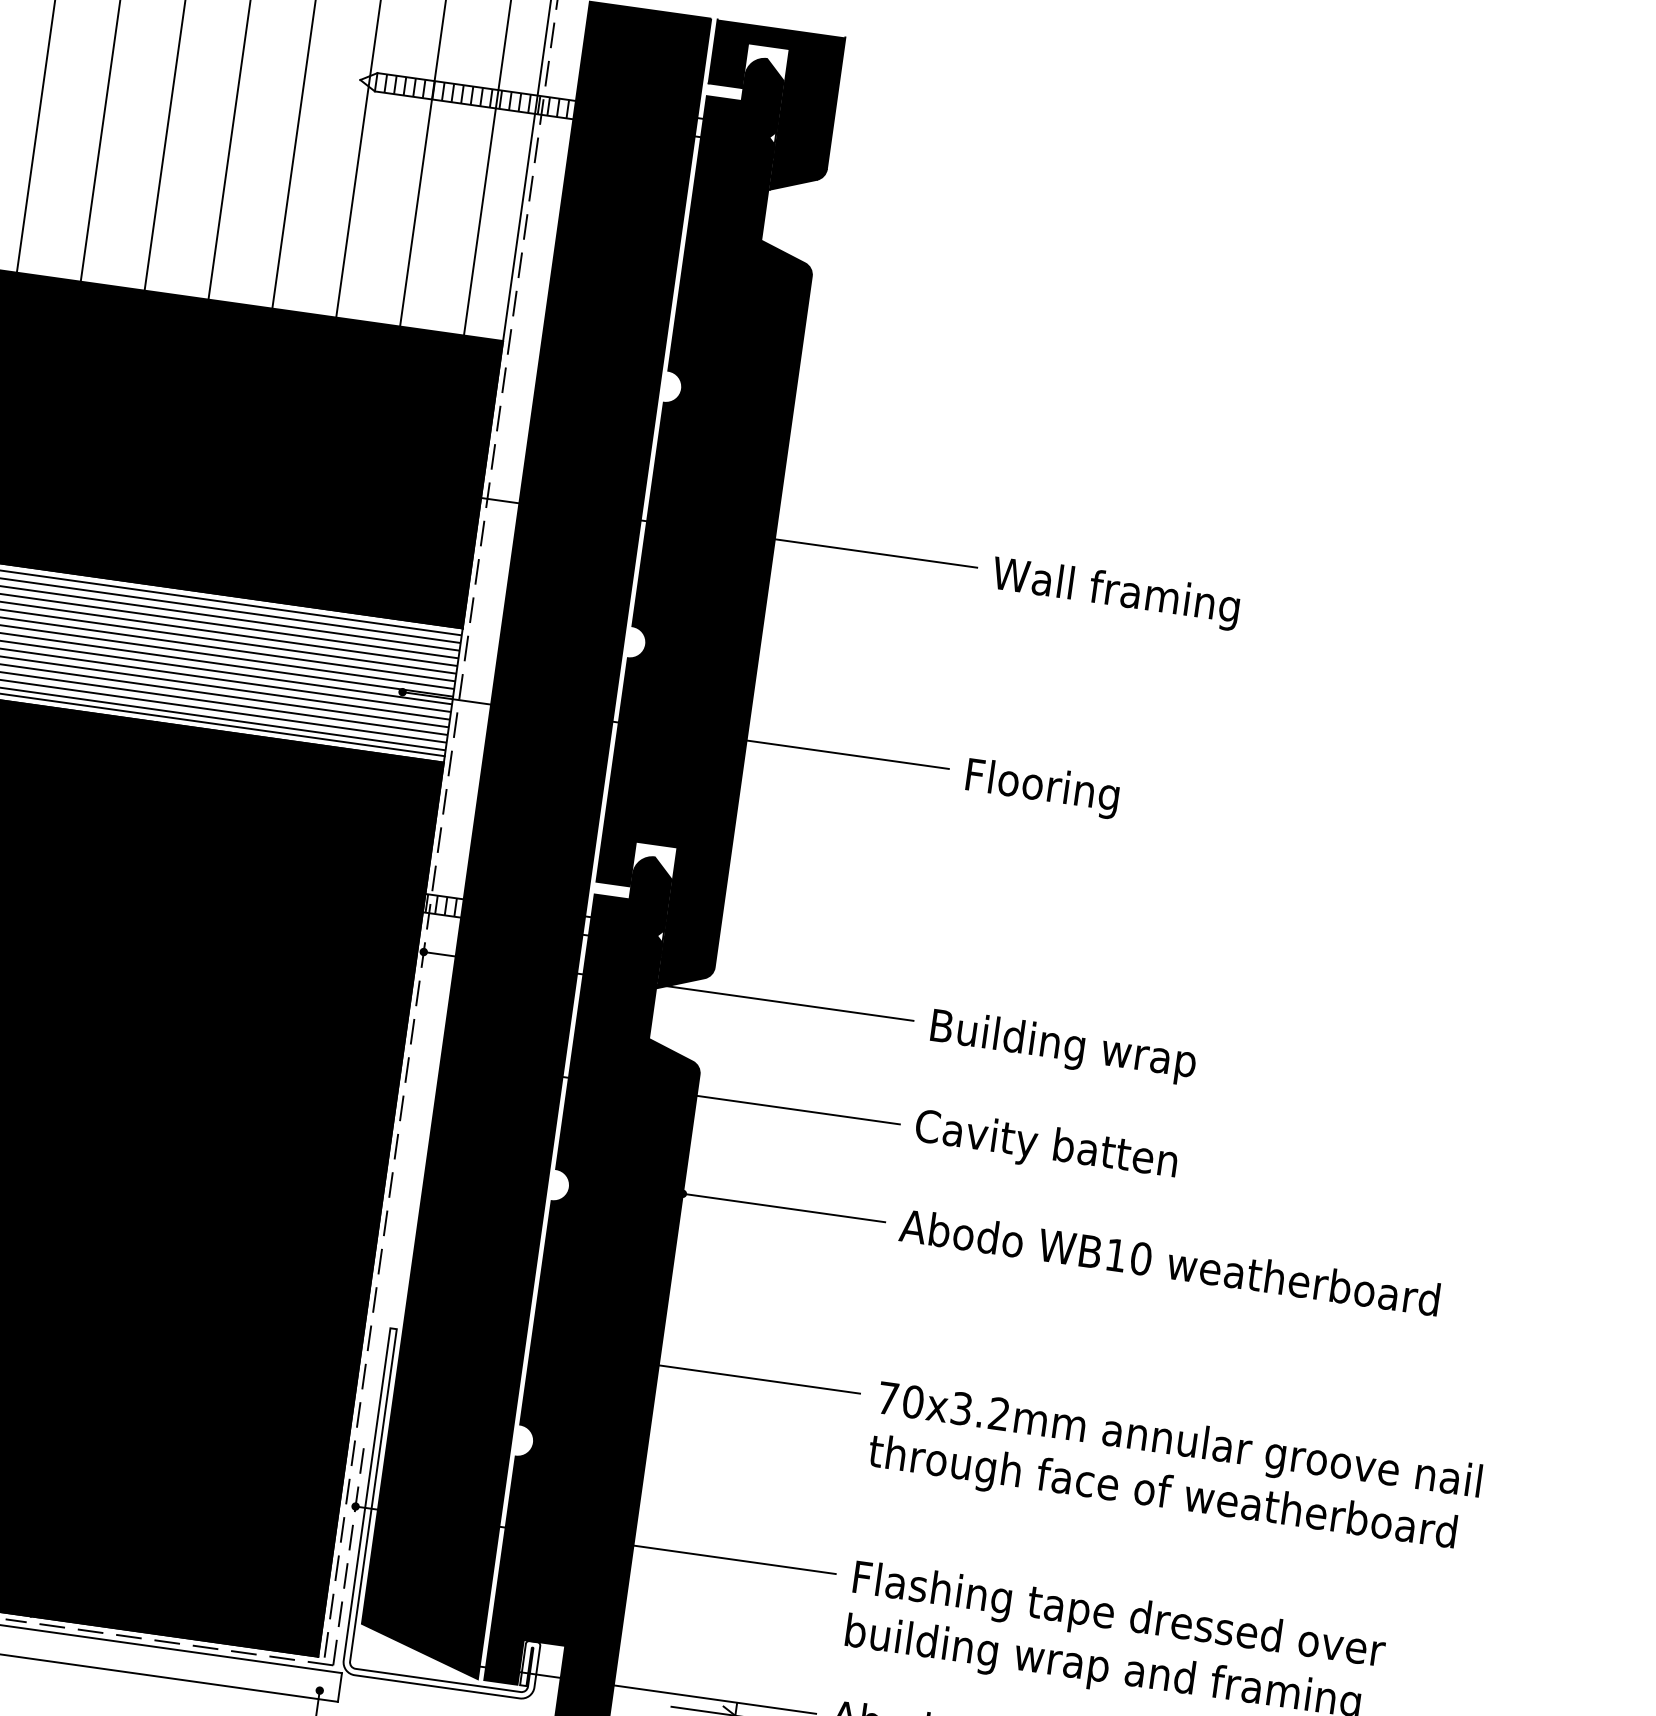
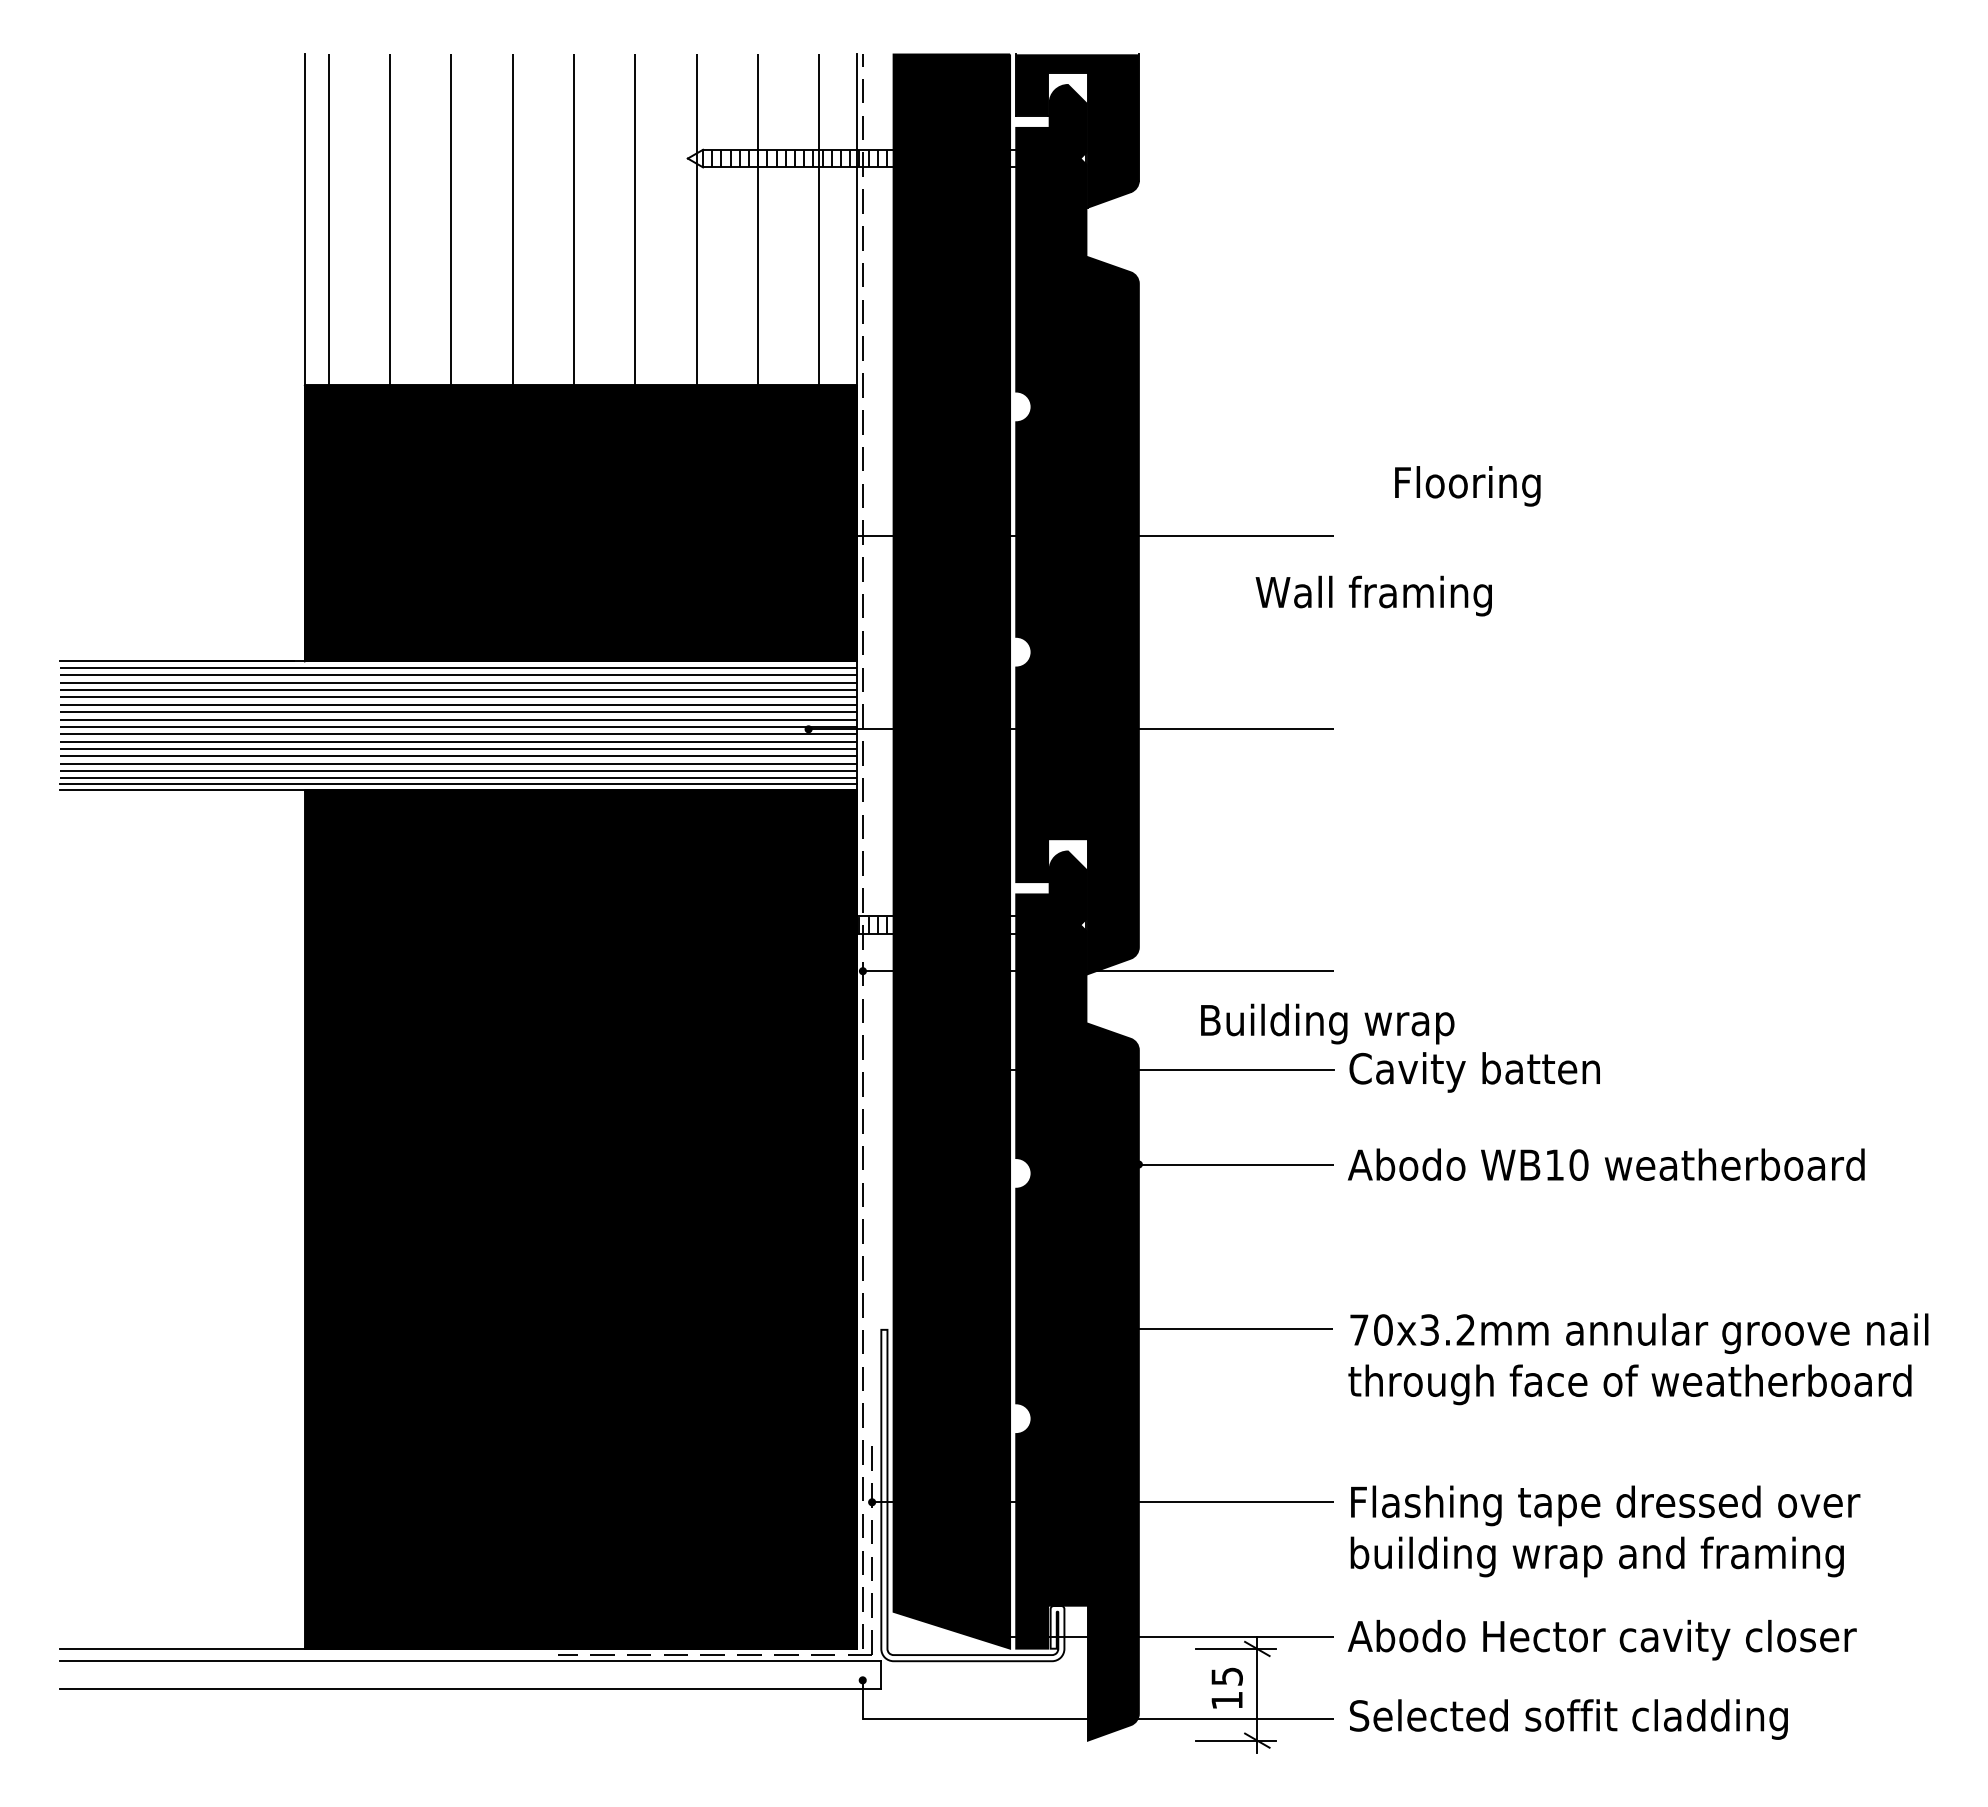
text: (1115, 592) -> (1373, 595), moved
text: (1042, 788) -> (1467, 486), moved
text: (1063, 1046) -> (1327, 1023), moved

